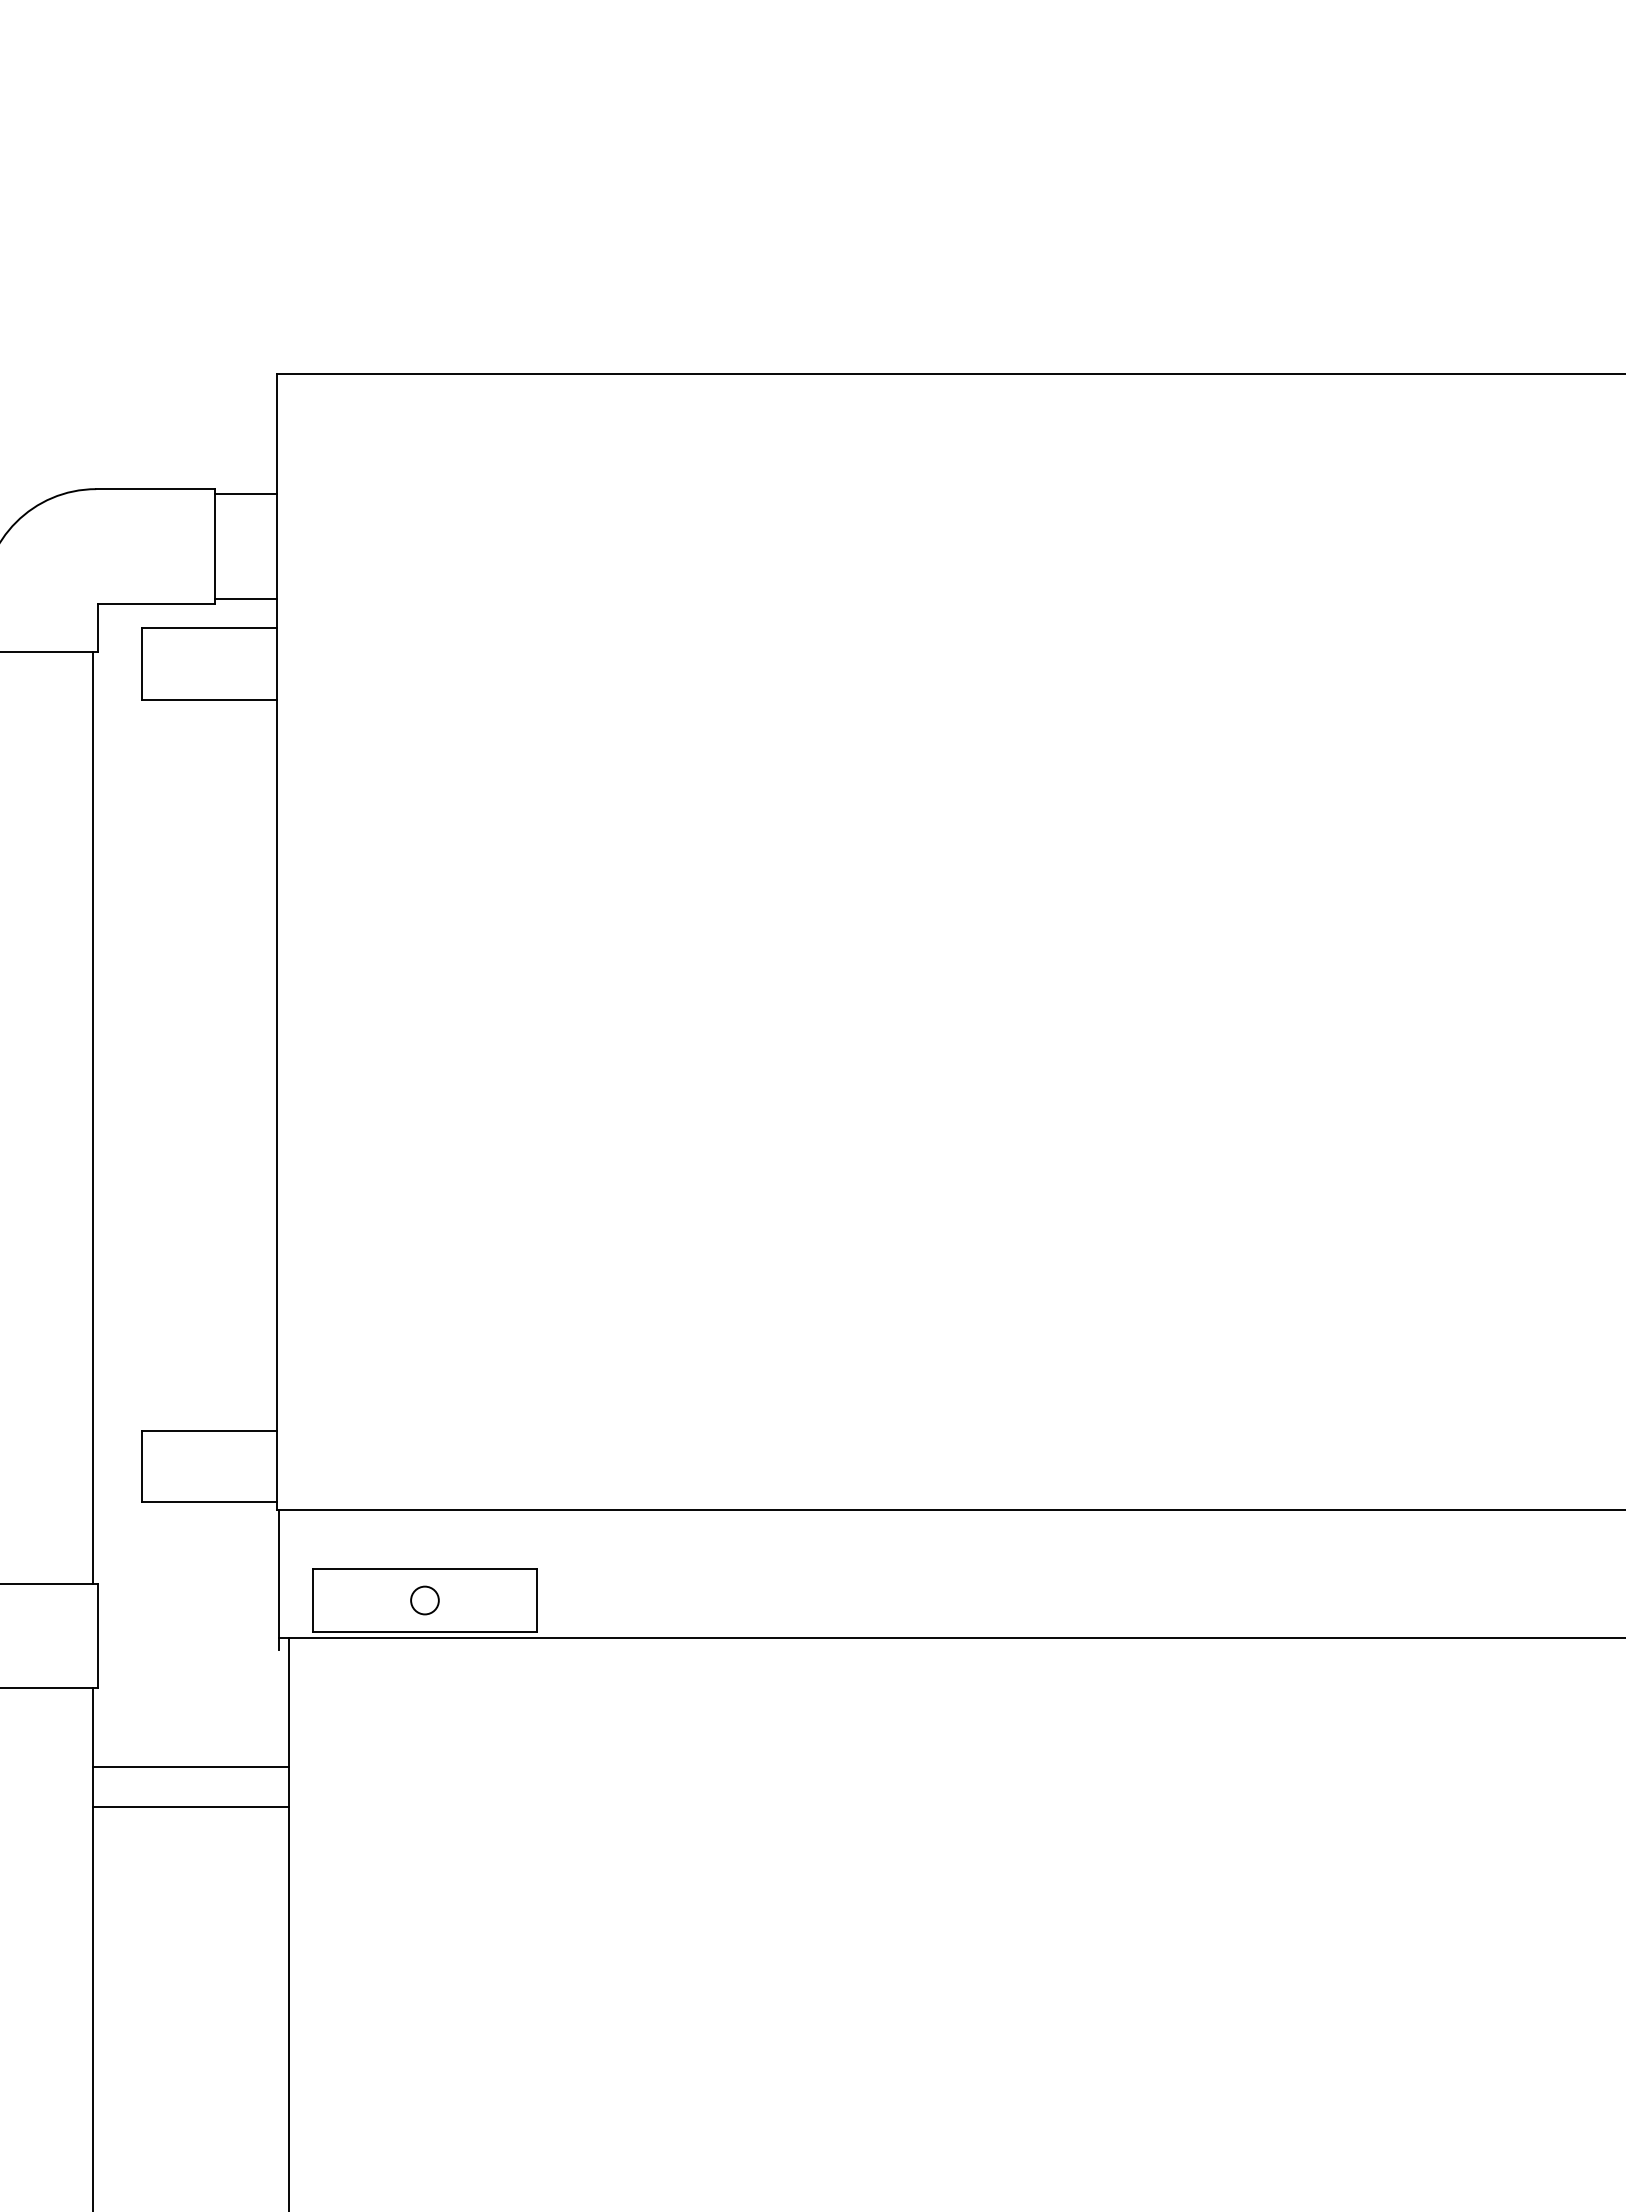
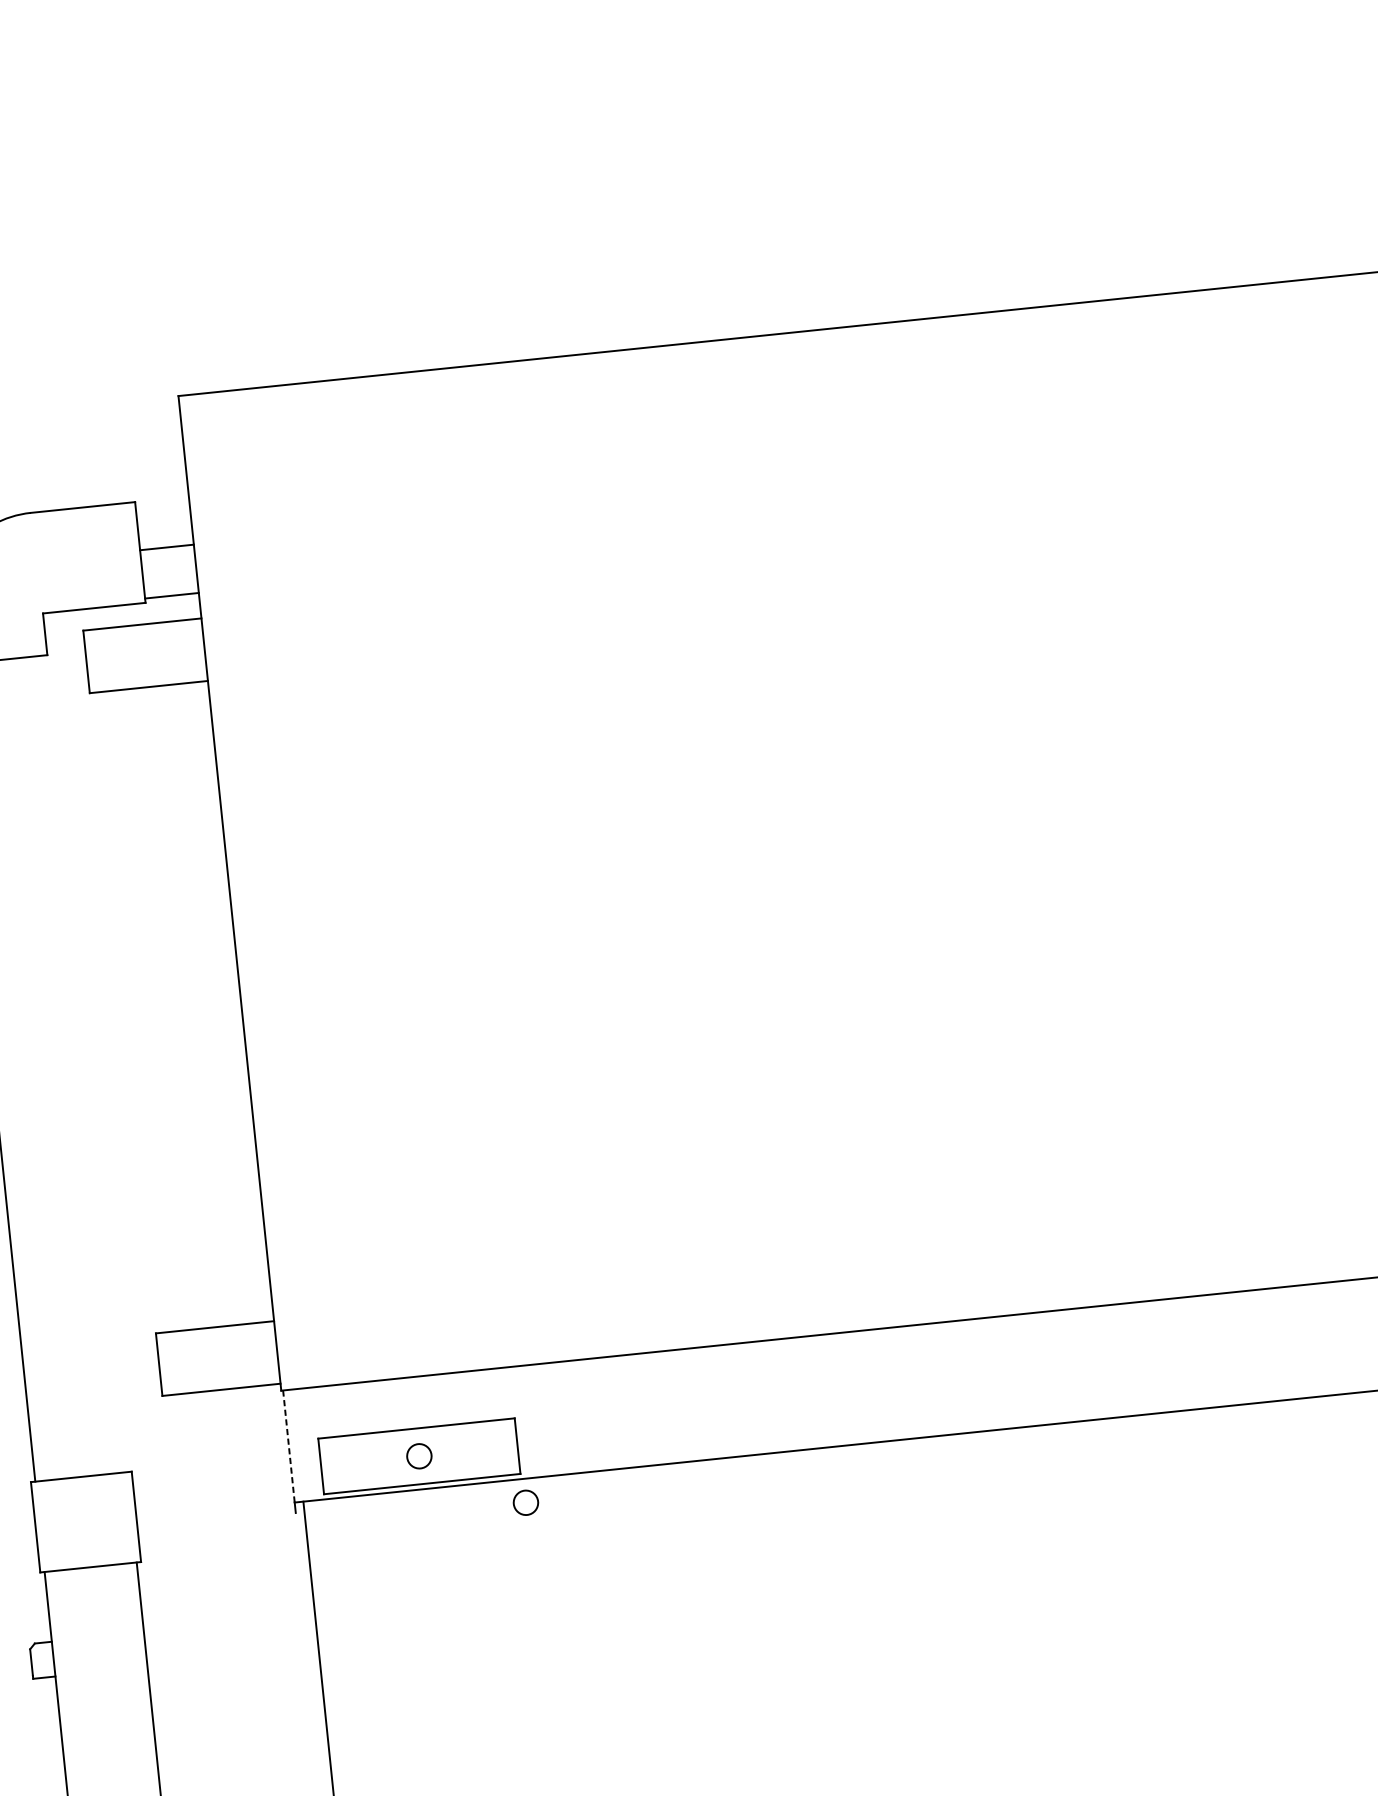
line: (245, 494) -> (166, 547), moved
line: (93, 1117) -> (85, 1063), removed
line: (278, 1574) -> (288, 1446), solid -> dashed
circle: (539, 1665) -> (525, 1502), added
line: (190, 1767) -> (229, 1623), removed
line: (190, 1806) -> (232, 1657), removed

